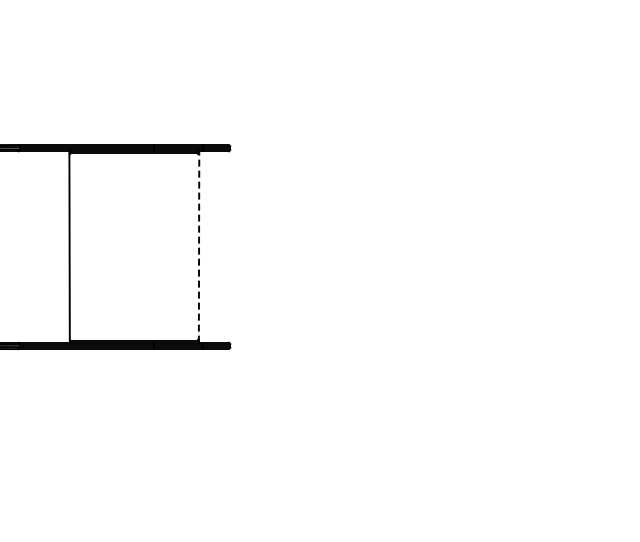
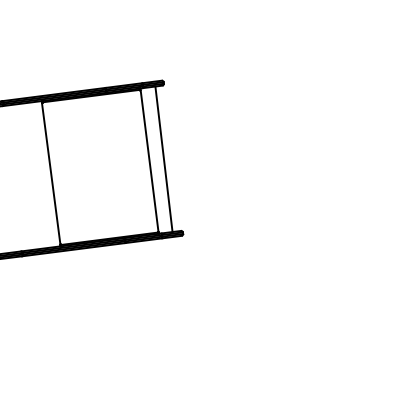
line: (199, 247) -> (149, 161), dashed -> solid
line: (217, 247) -> (163, 159), added

